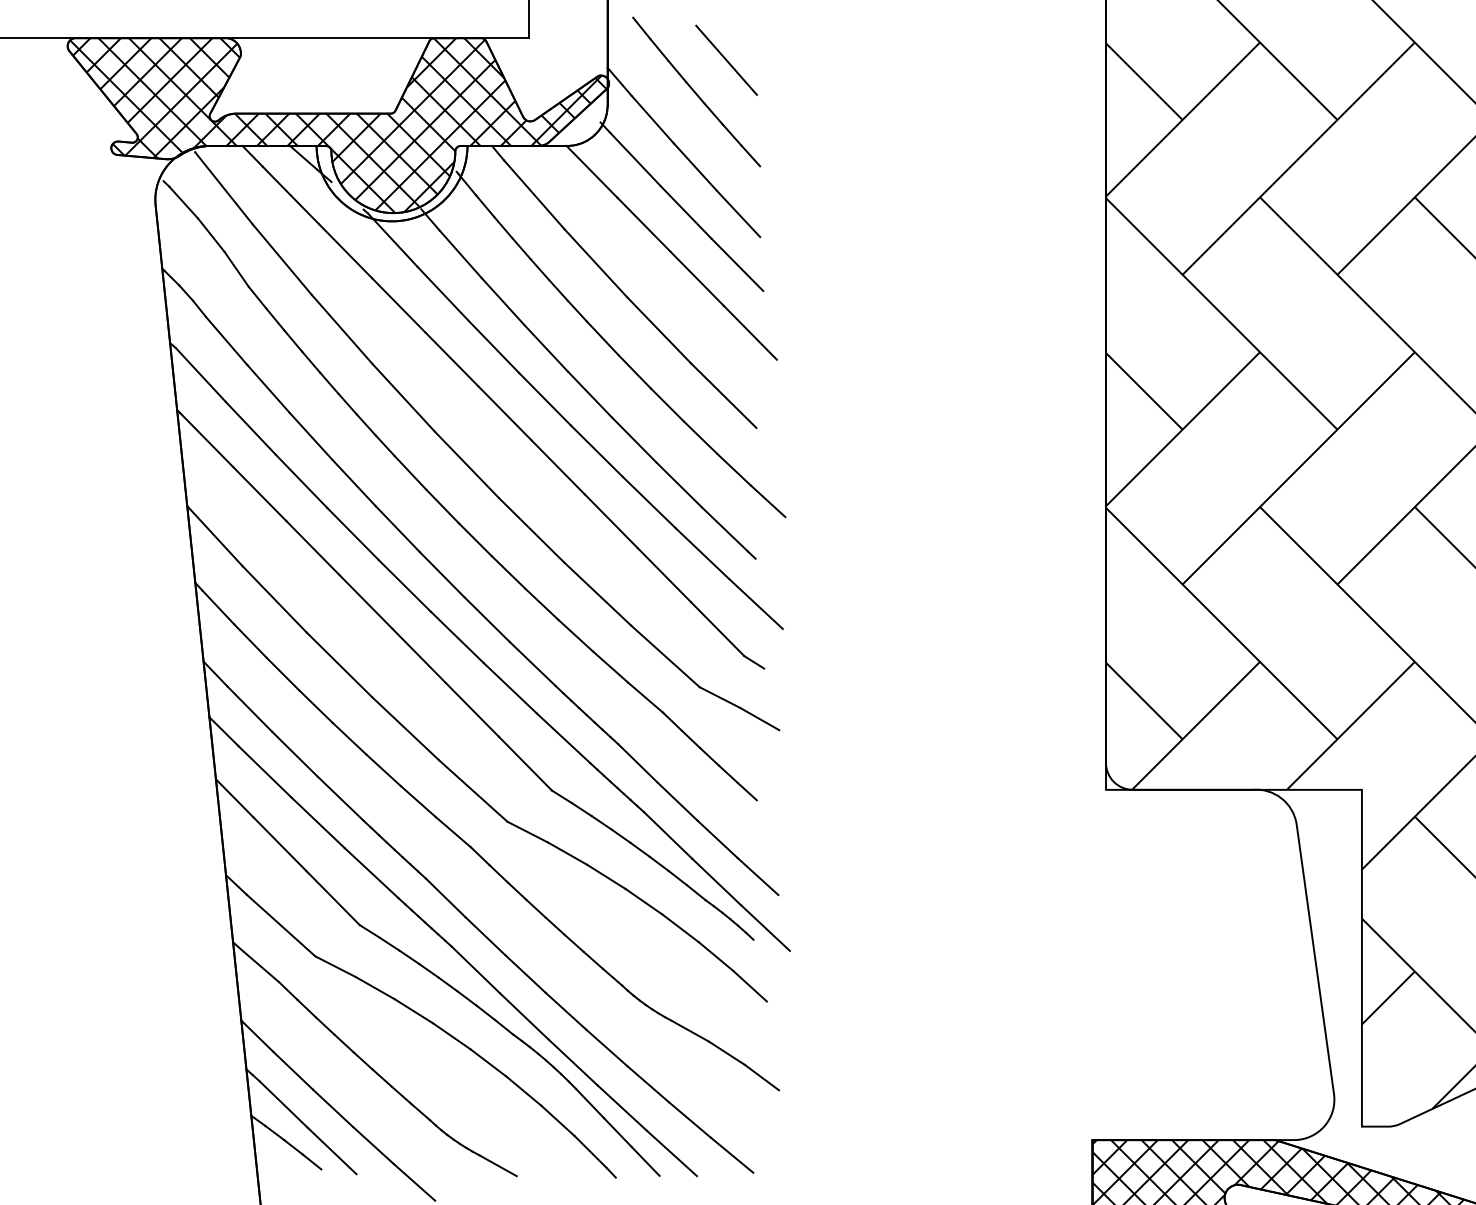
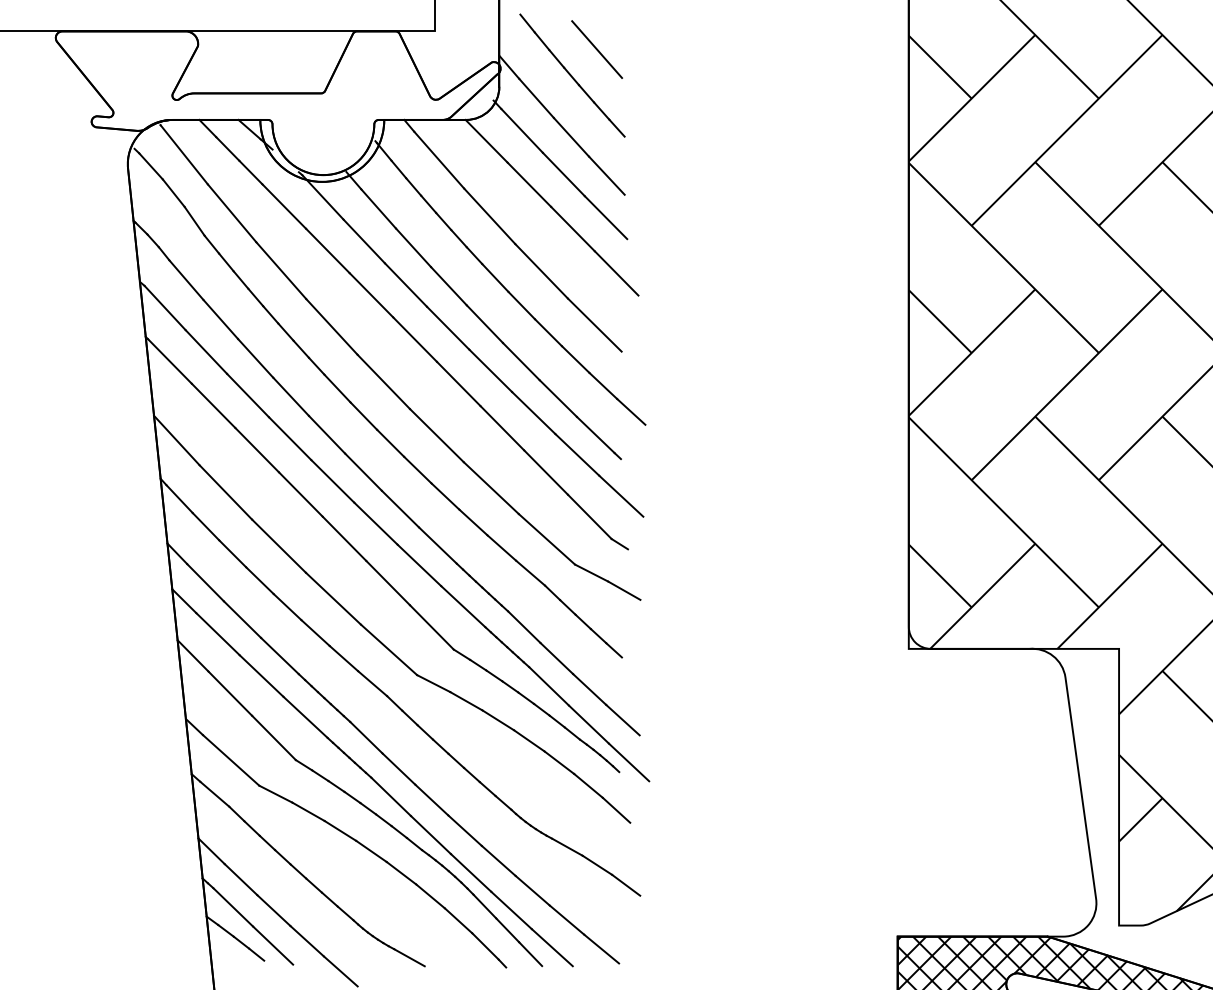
hatch: (338, 125) -> (278, 103), removed

